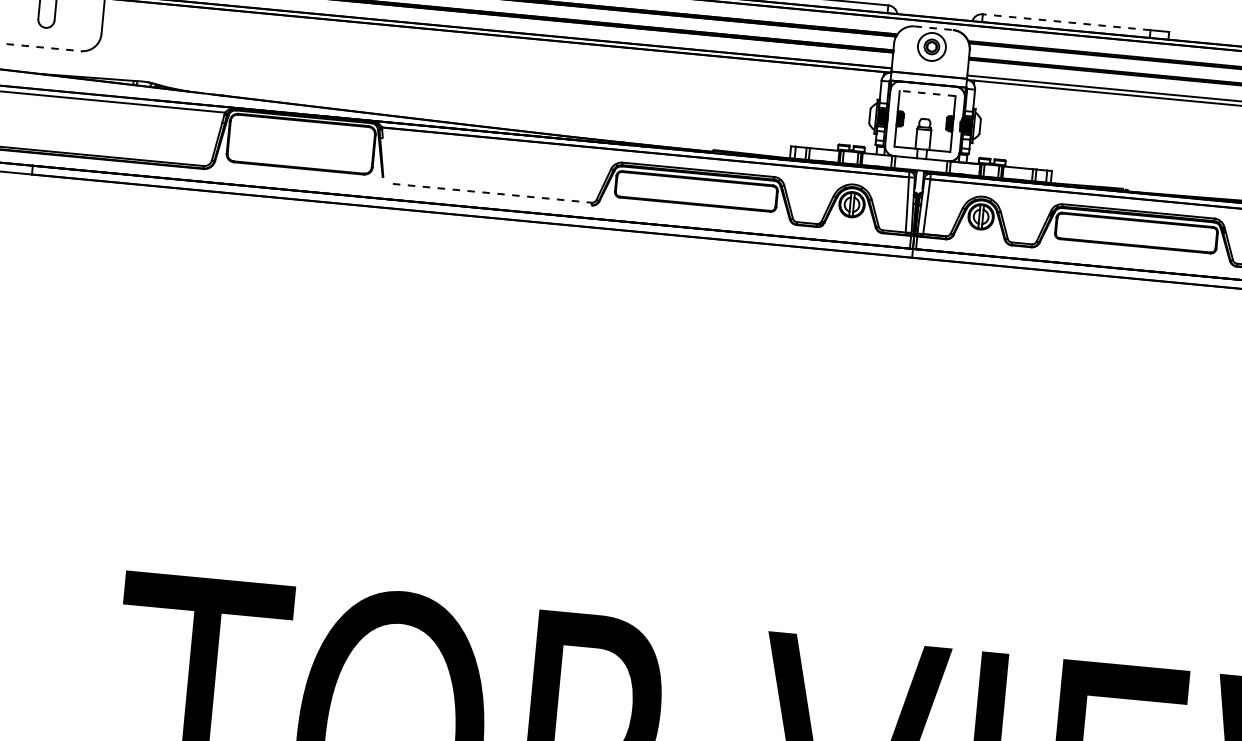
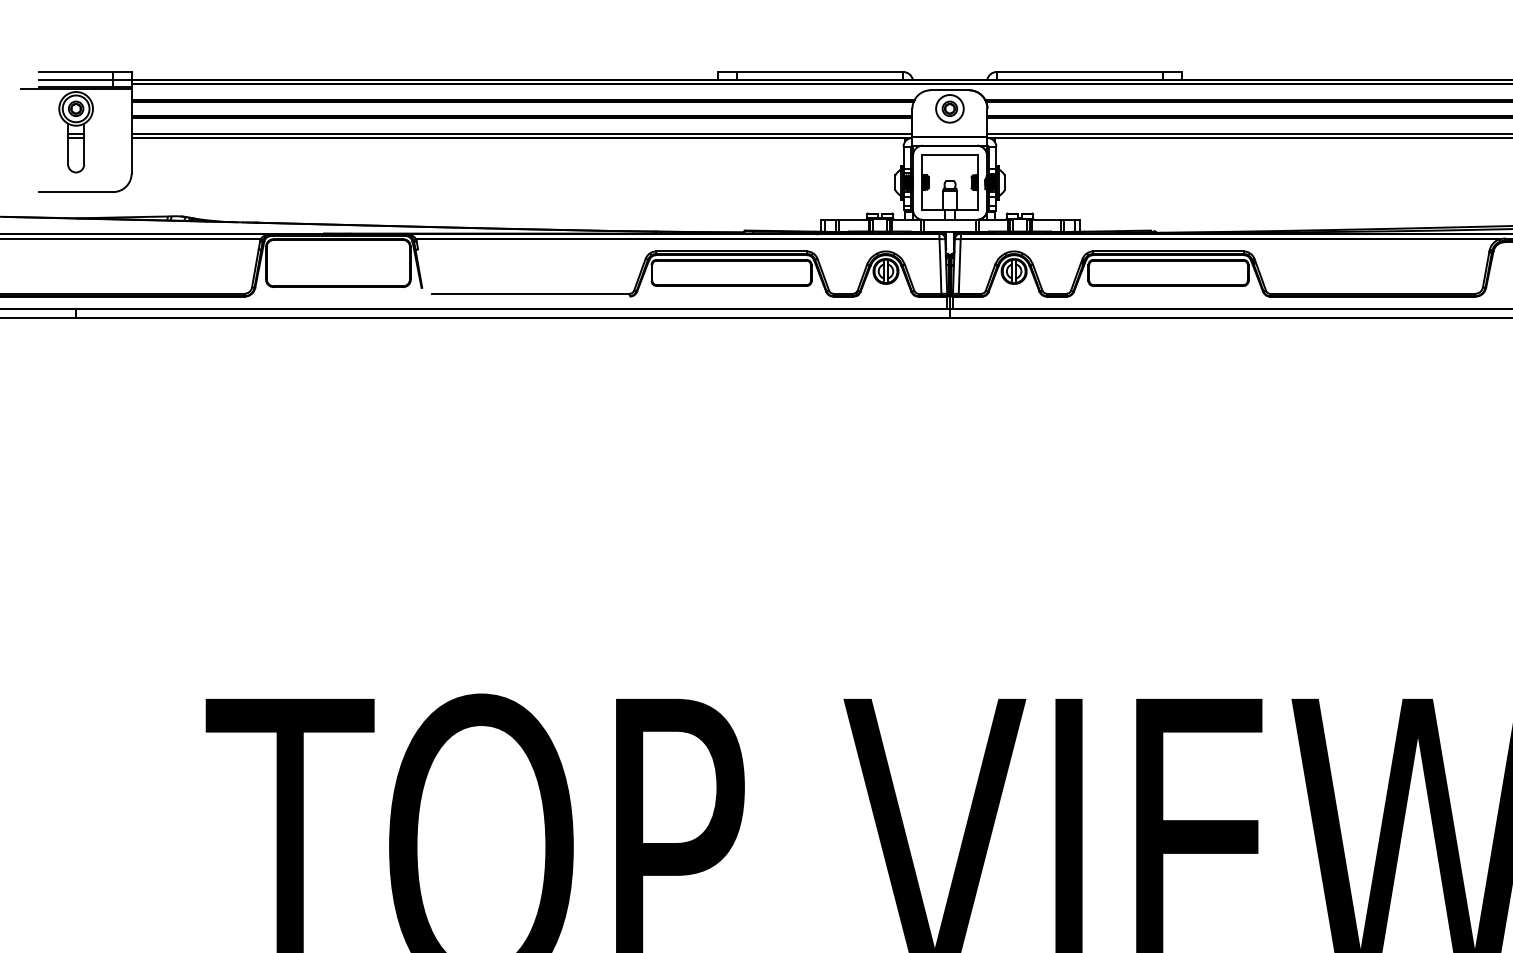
line: (1065, 22) -> (1079, 72), dashed -> solid
line: (934, 28) -> (950, 90), dashed -> solid
line: (44, 48) -> (76, 192), dashed -> solid
line: (927, 93) -> (949, 155), dashed -> solid
line: (492, 193) -> (531, 293), dashed -> solid

